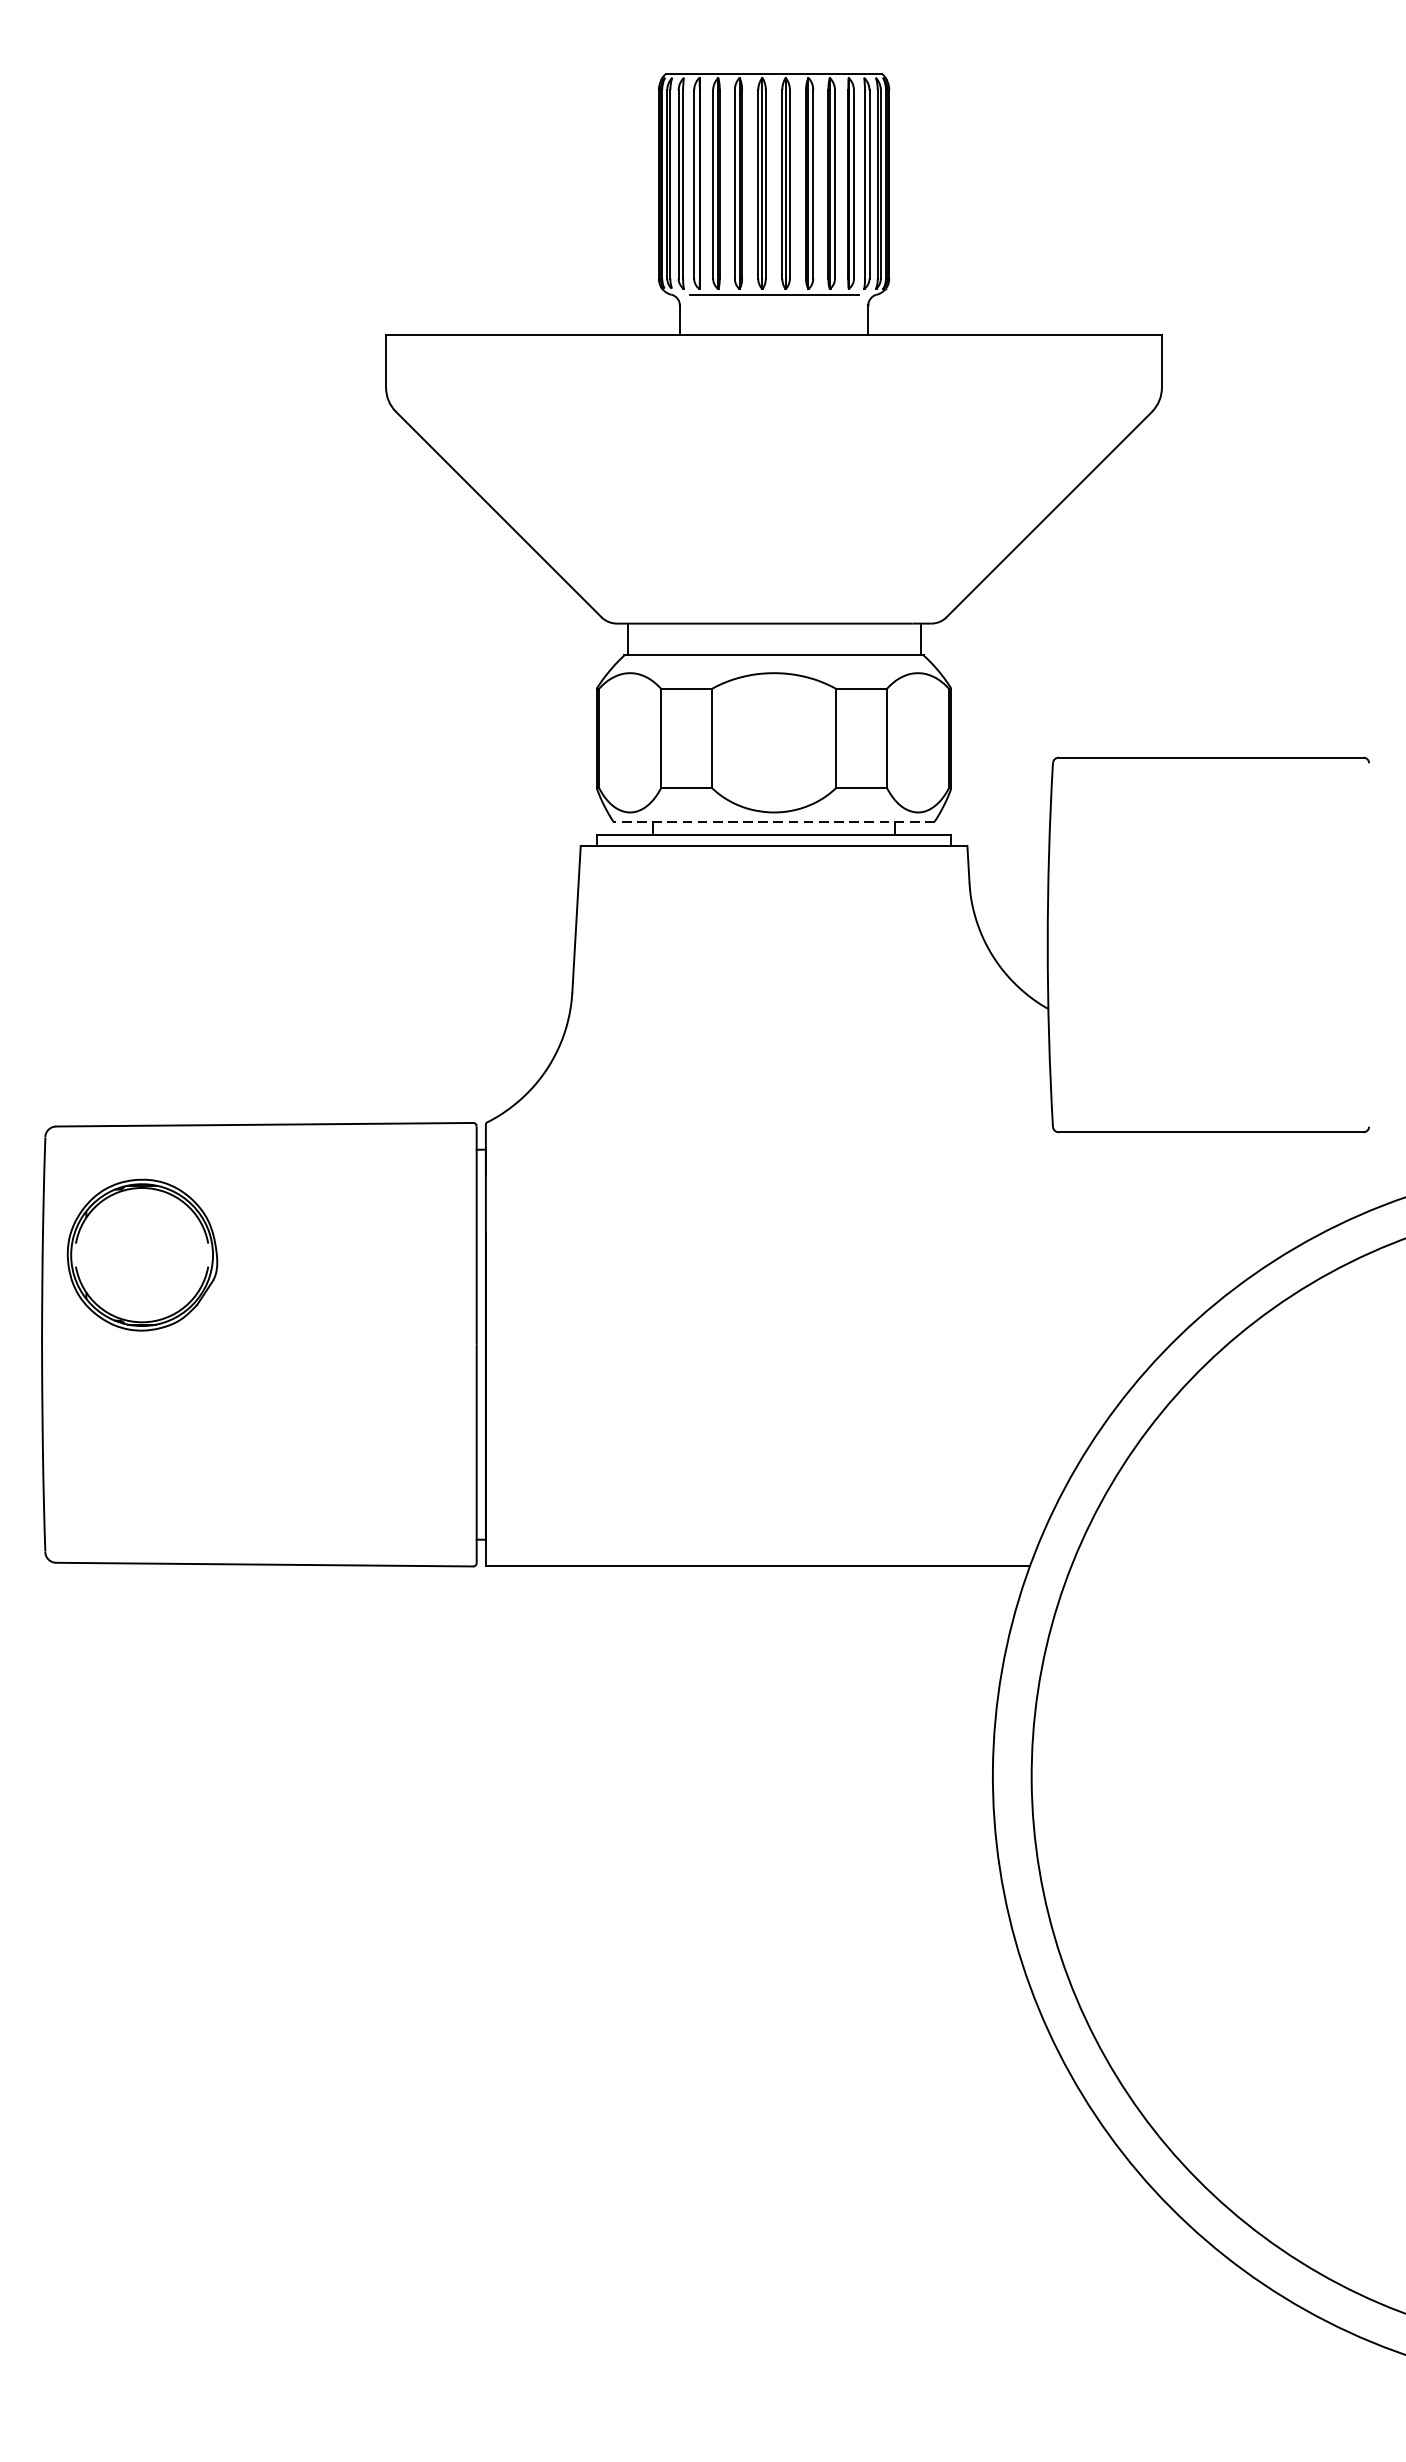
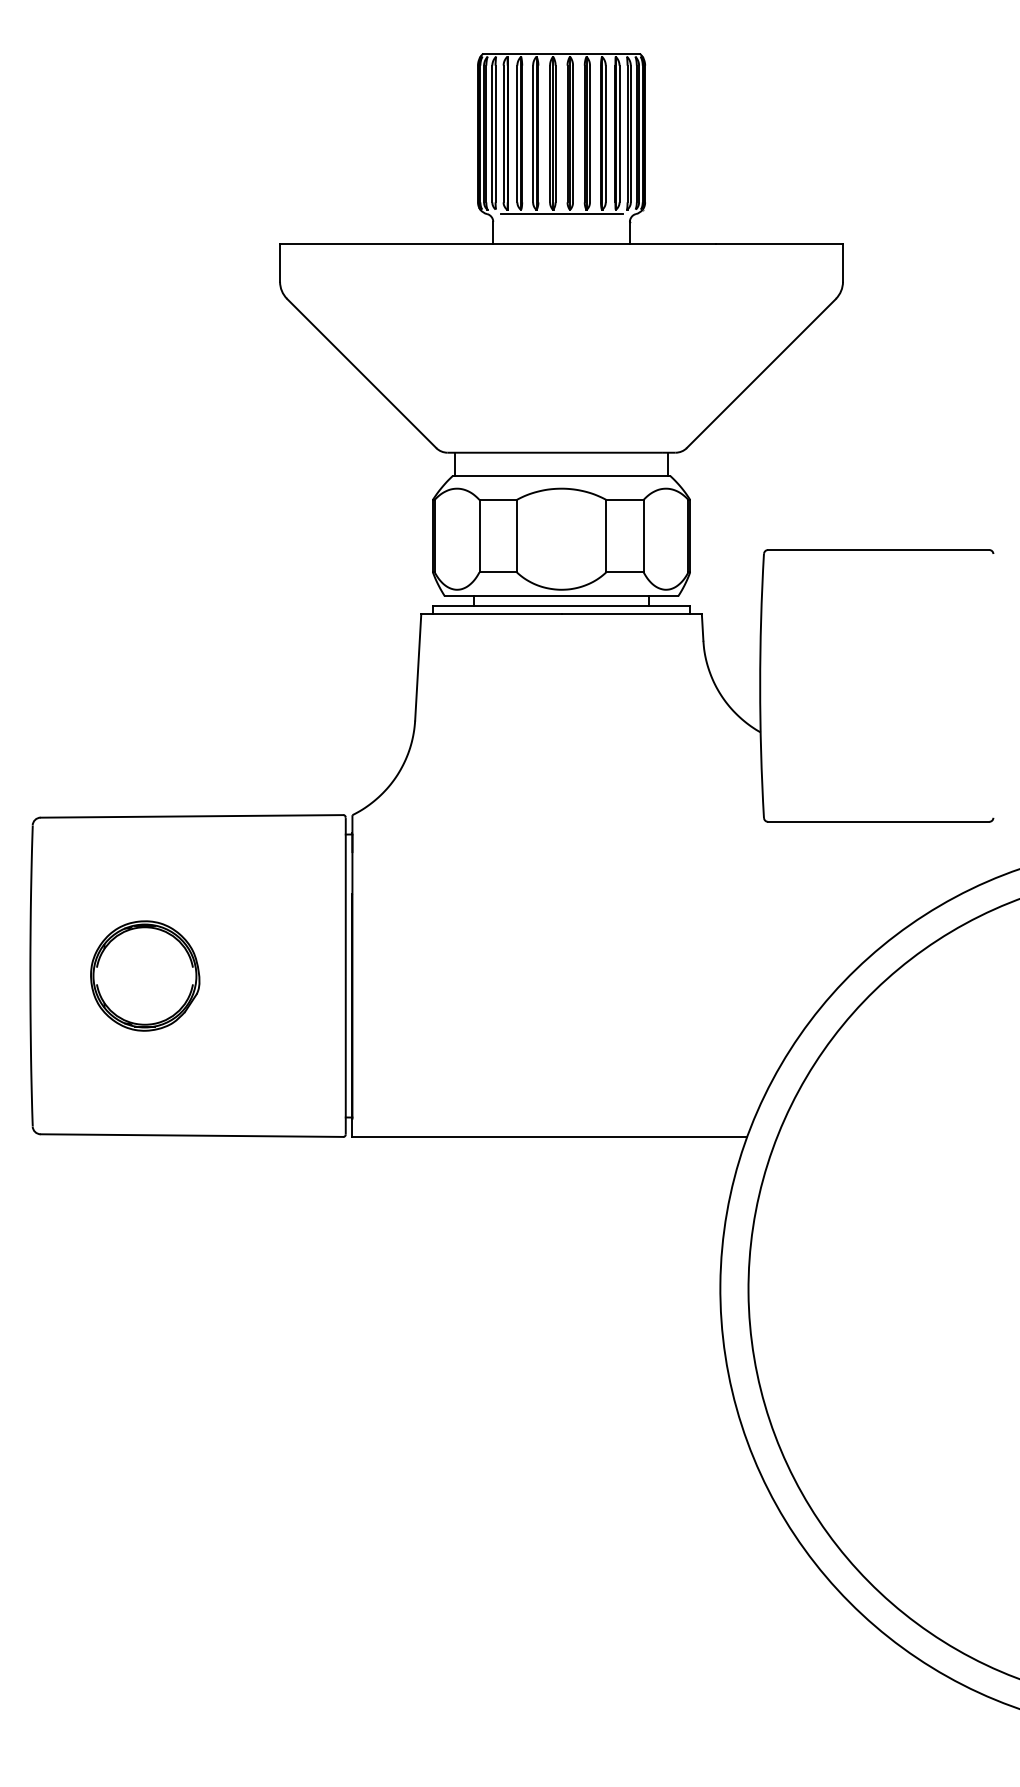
line: (773, 821) -> (561, 596), dashed -> solid
part: (142, 1254) -> (145, 975), moved

